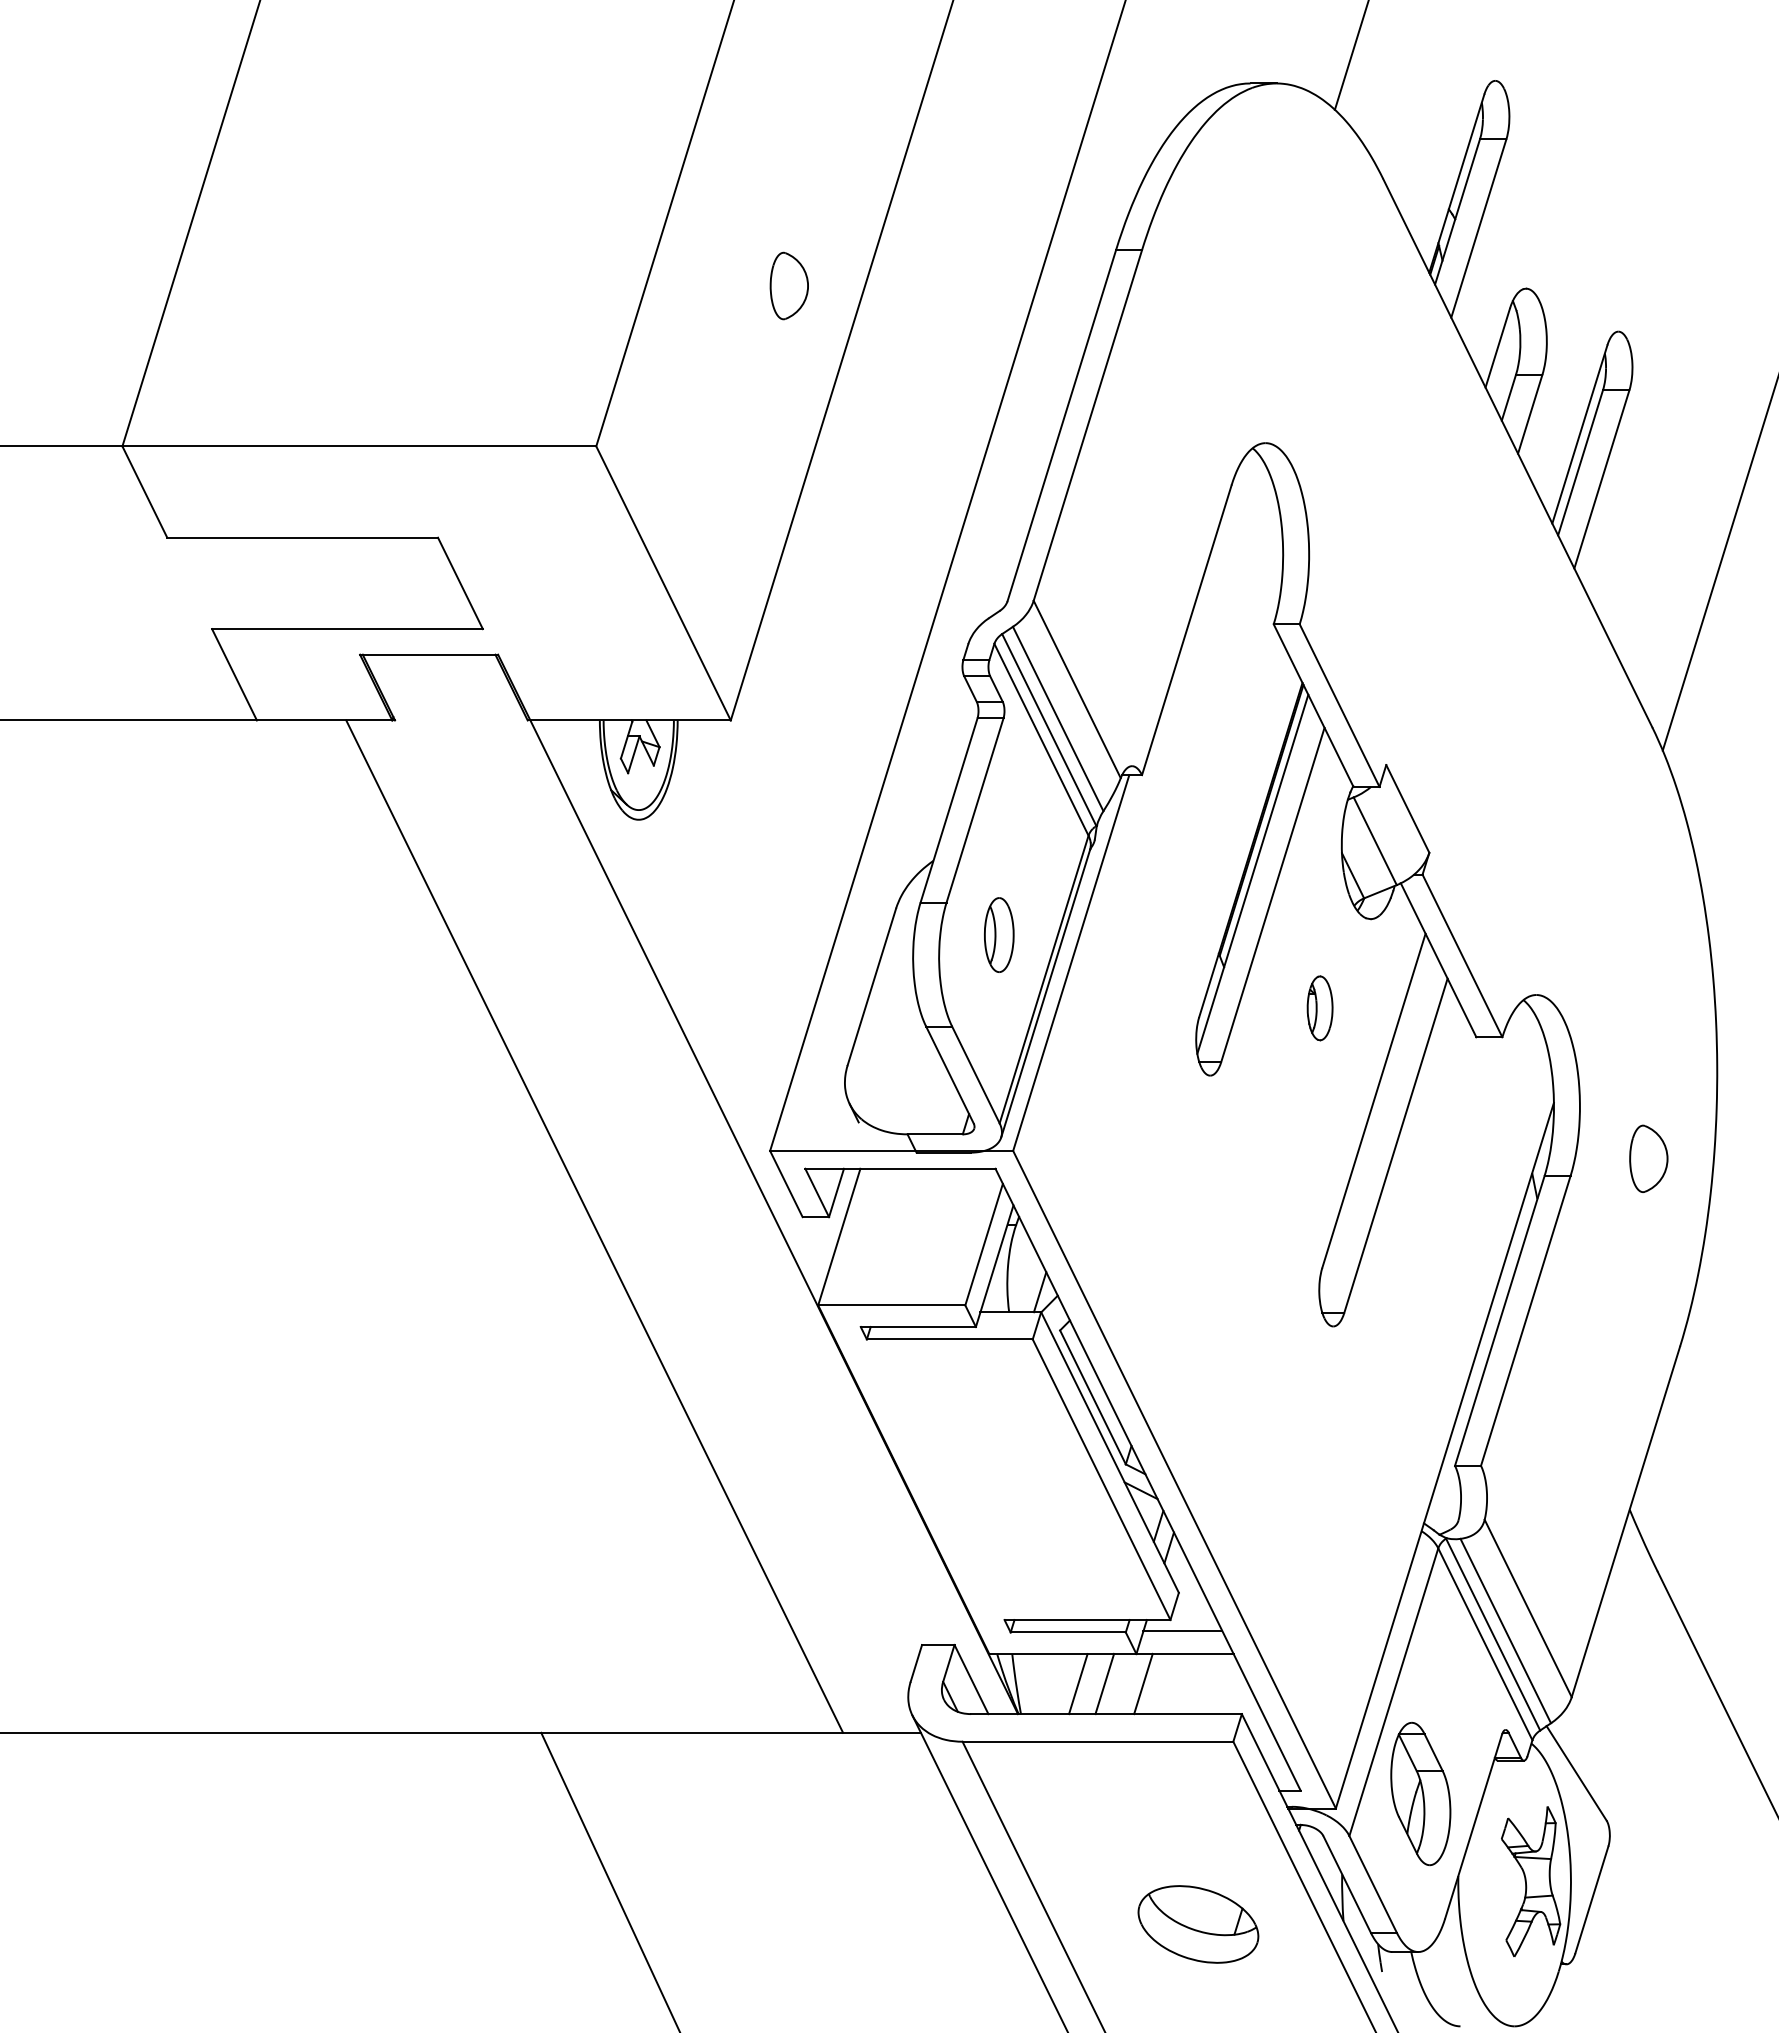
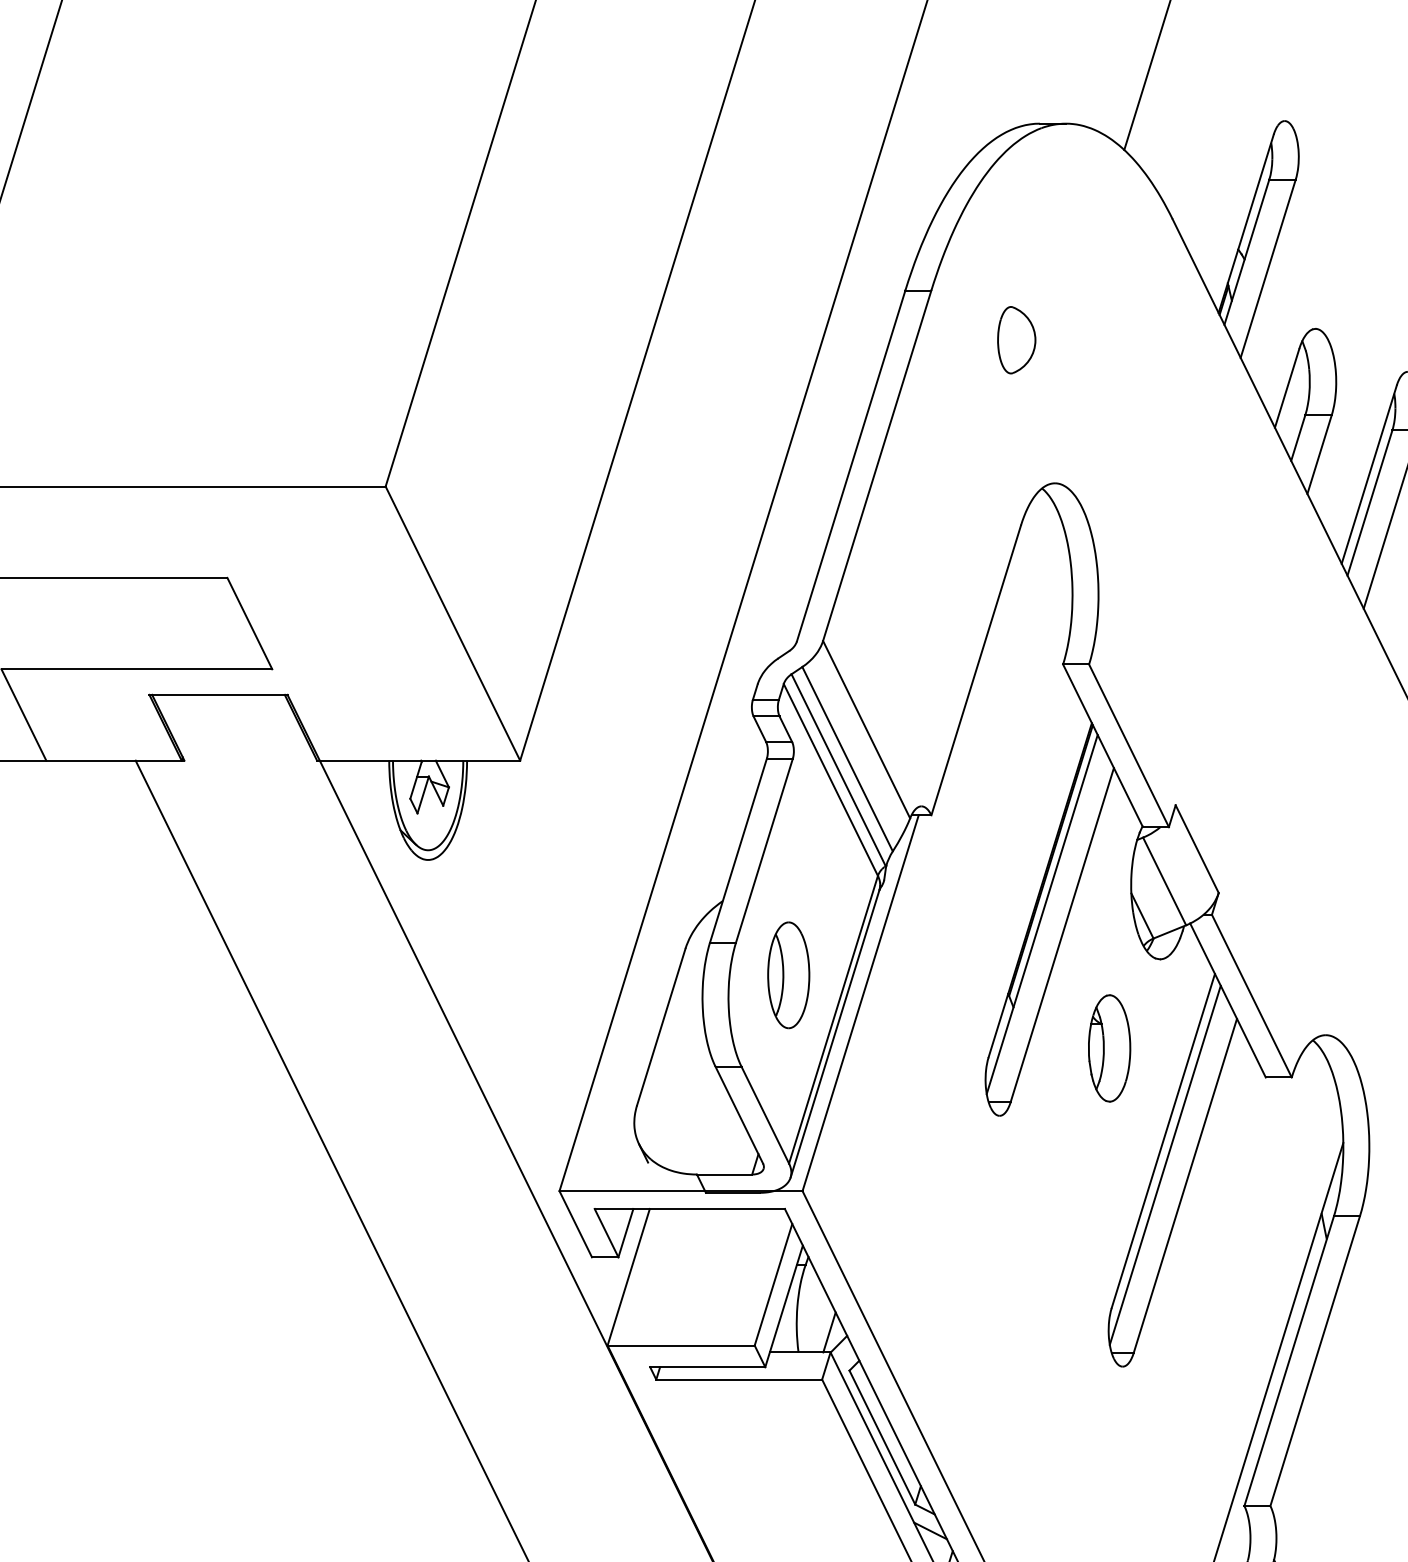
part: (788, 285) -> (1015, 339), moved
part: (998, 934) -> (787, 974), size x1.43
part: (1319, 1008) -> (1108, 1048), size x1.67
line: (1375, 1124) -> (1164, 1164), added

